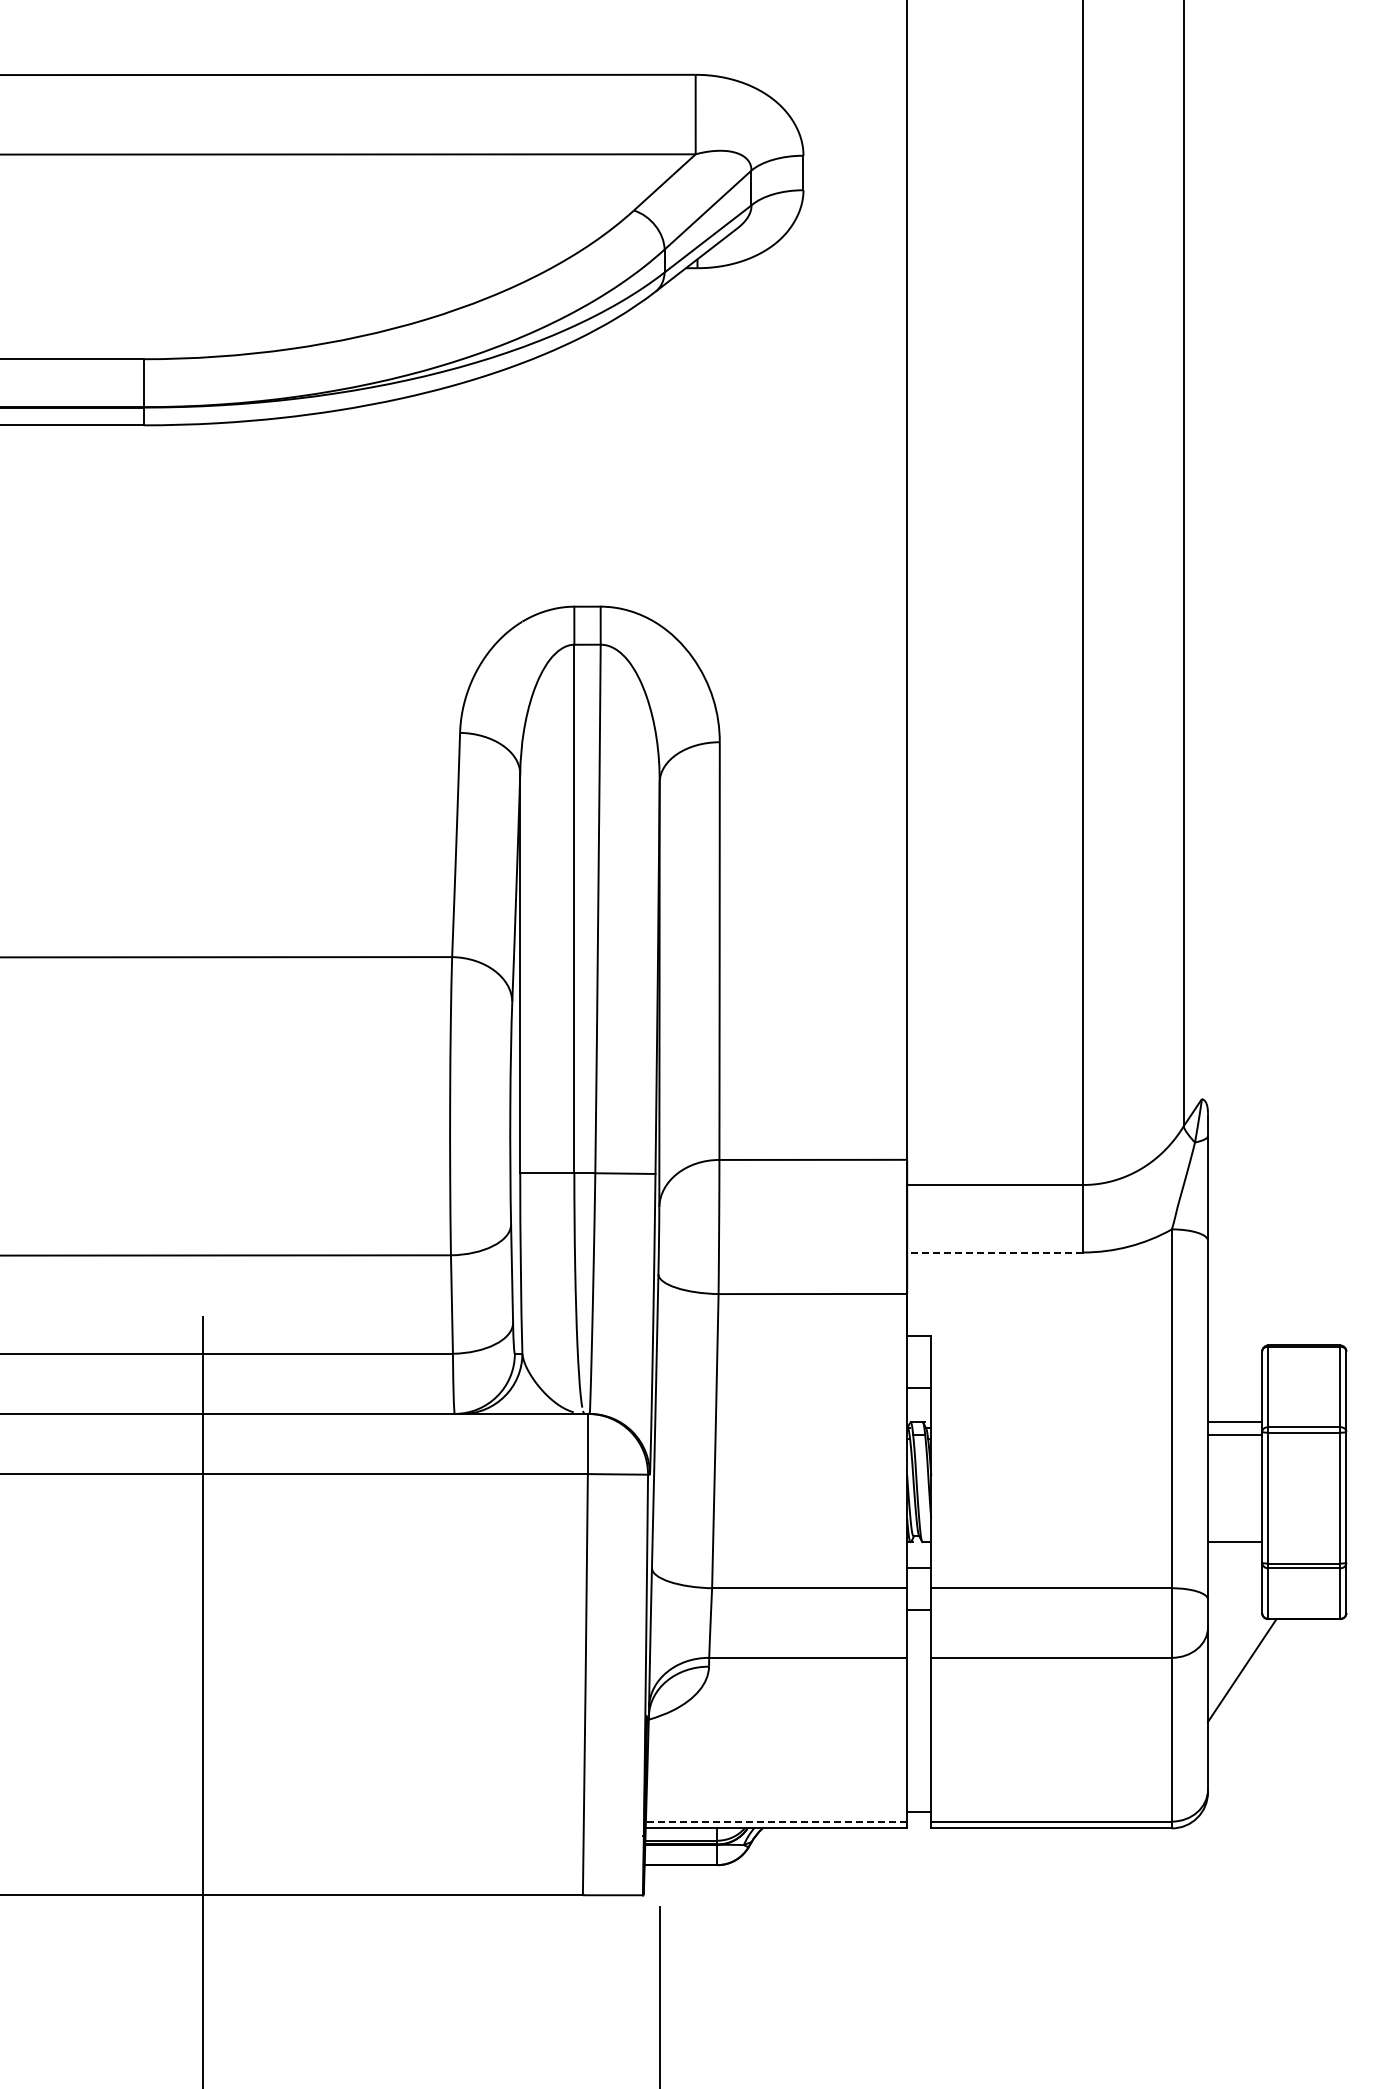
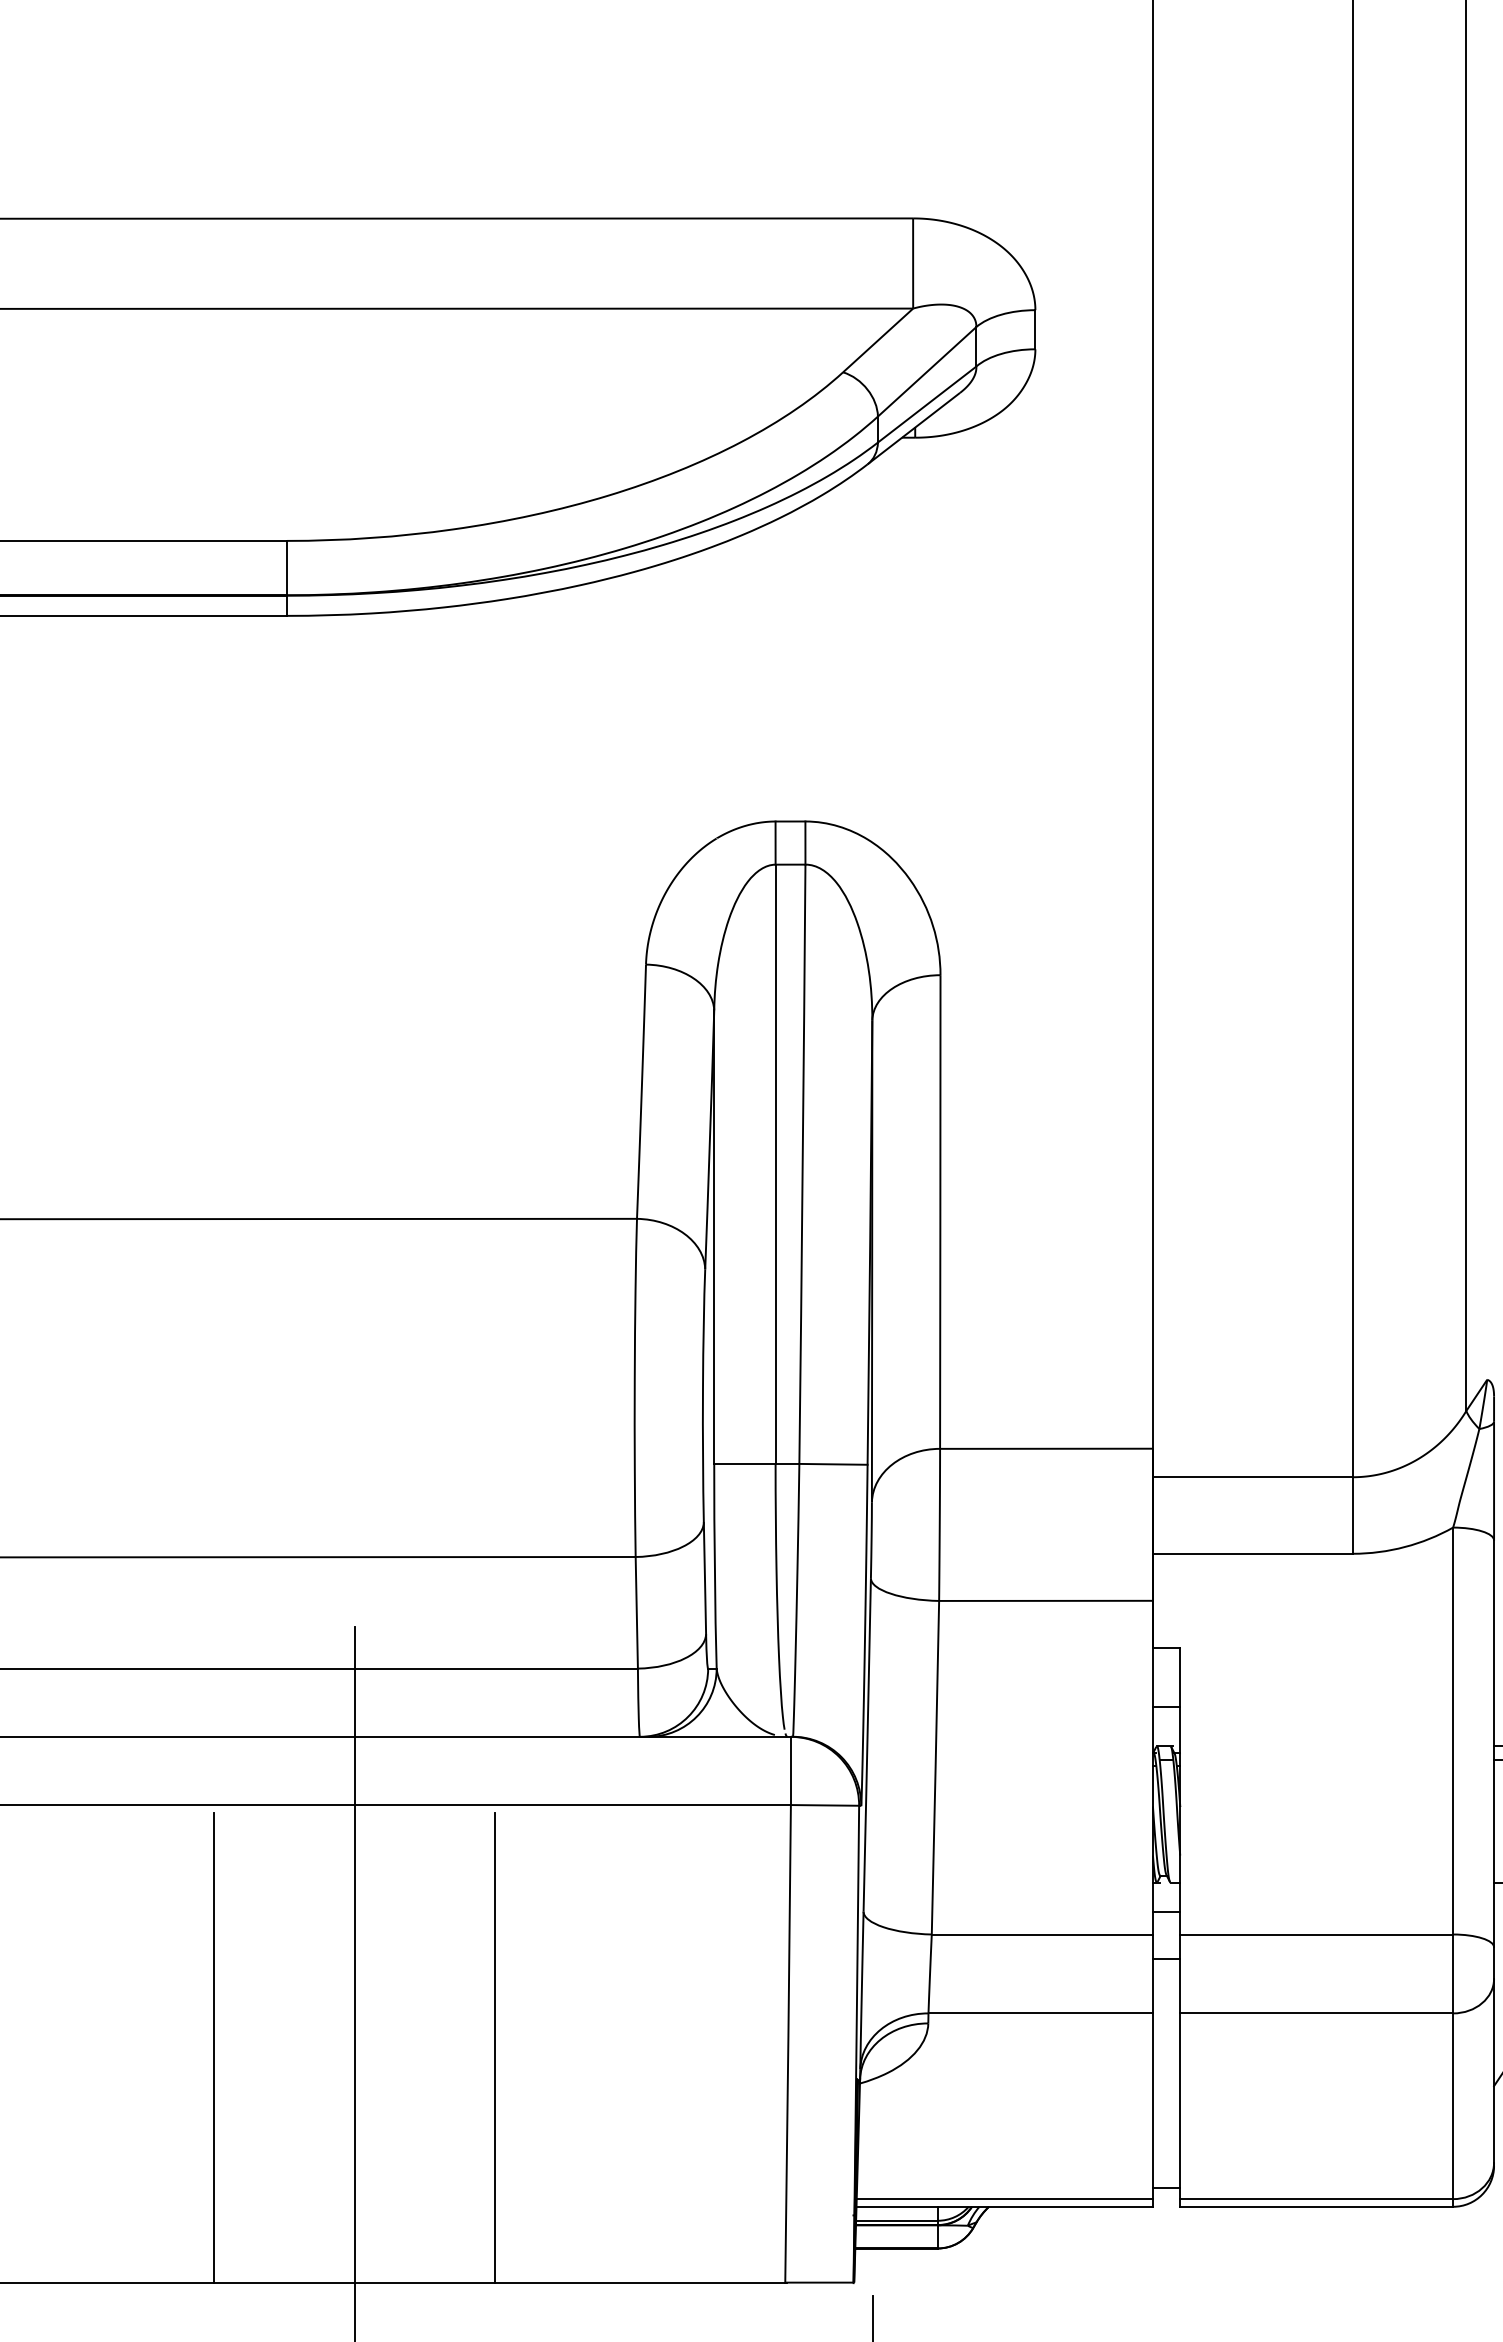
line: (994, 1252) -> (1251, 1553), dashed -> solid
line: (79, 1688) -> (214, 2048), added
line: (326, 1688) -> (494, 2048), added
line: (776, 1821) -> (1004, 2198), dashed -> solid

